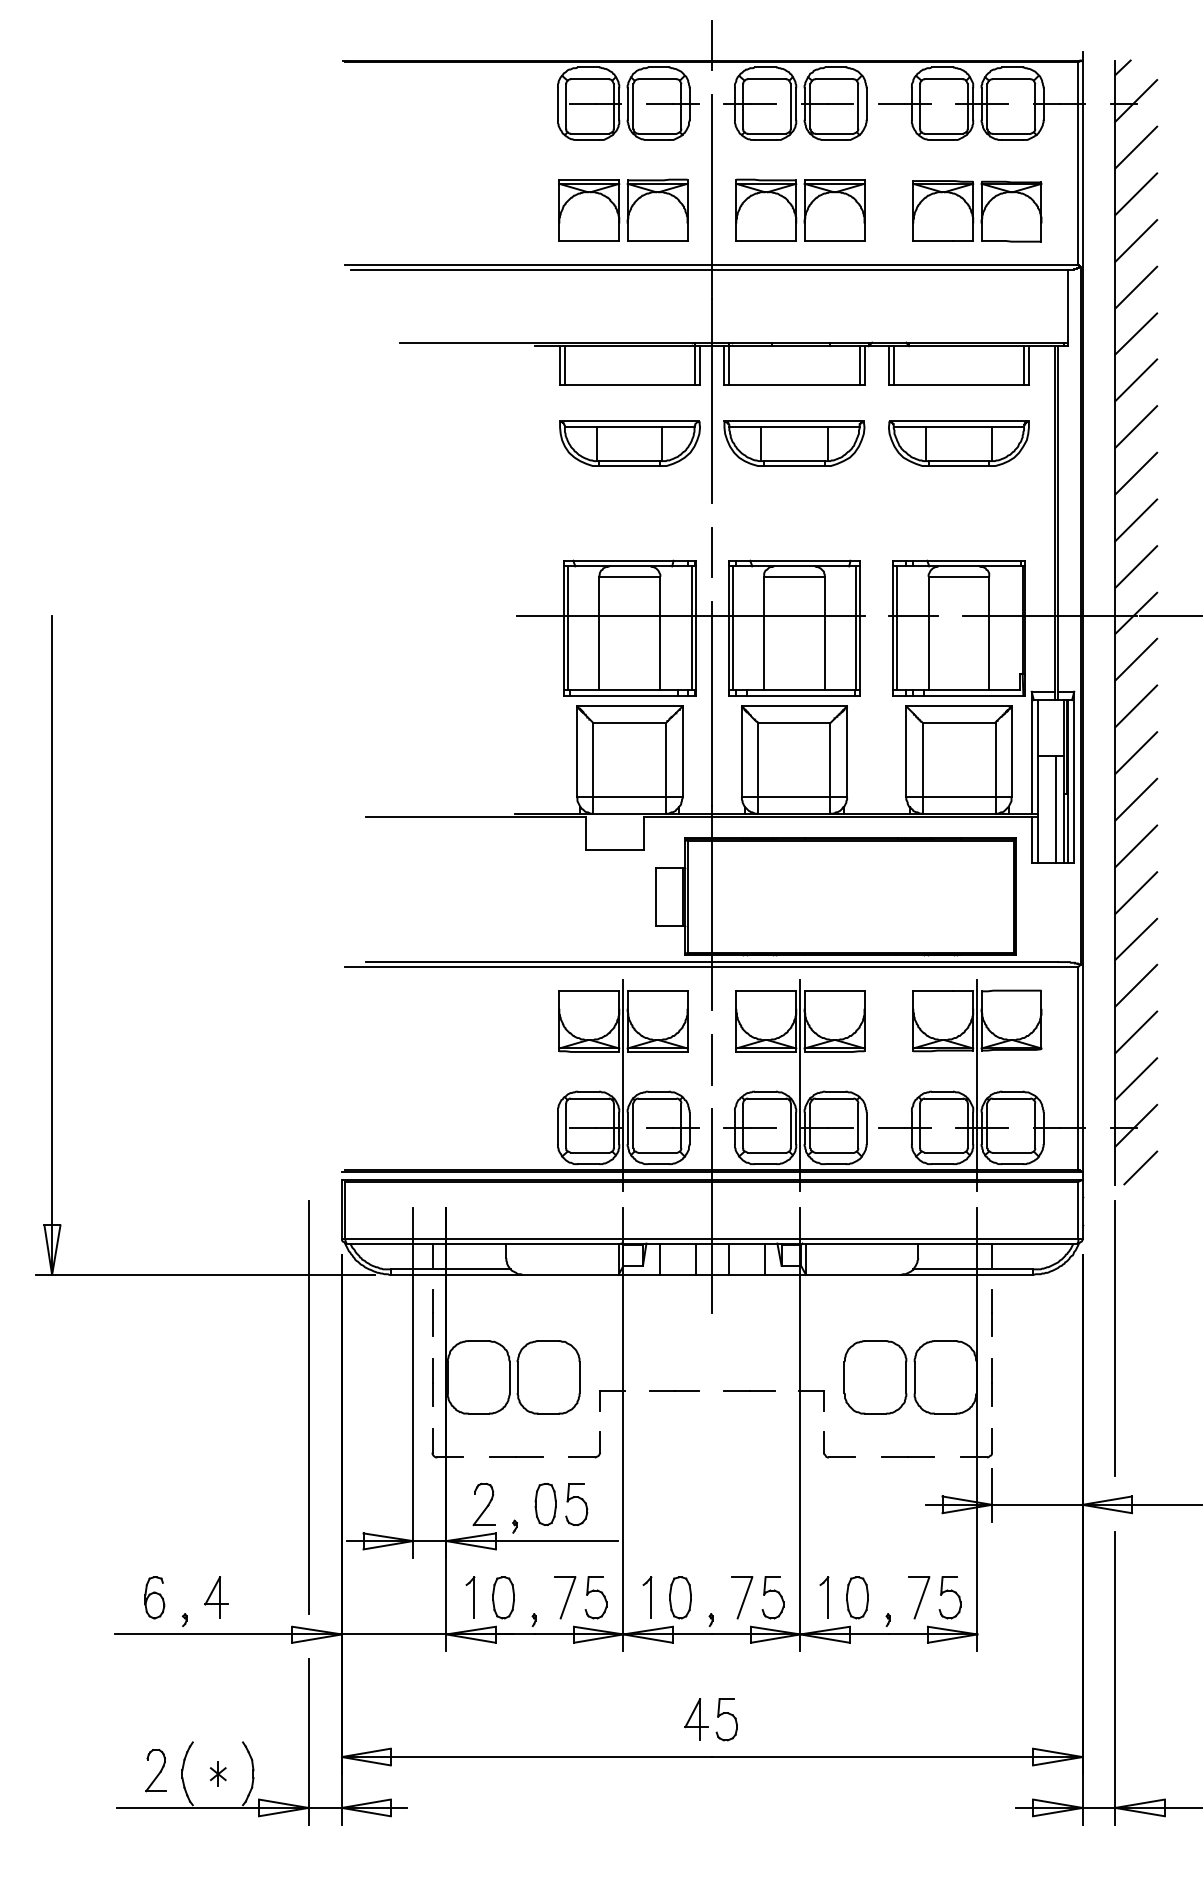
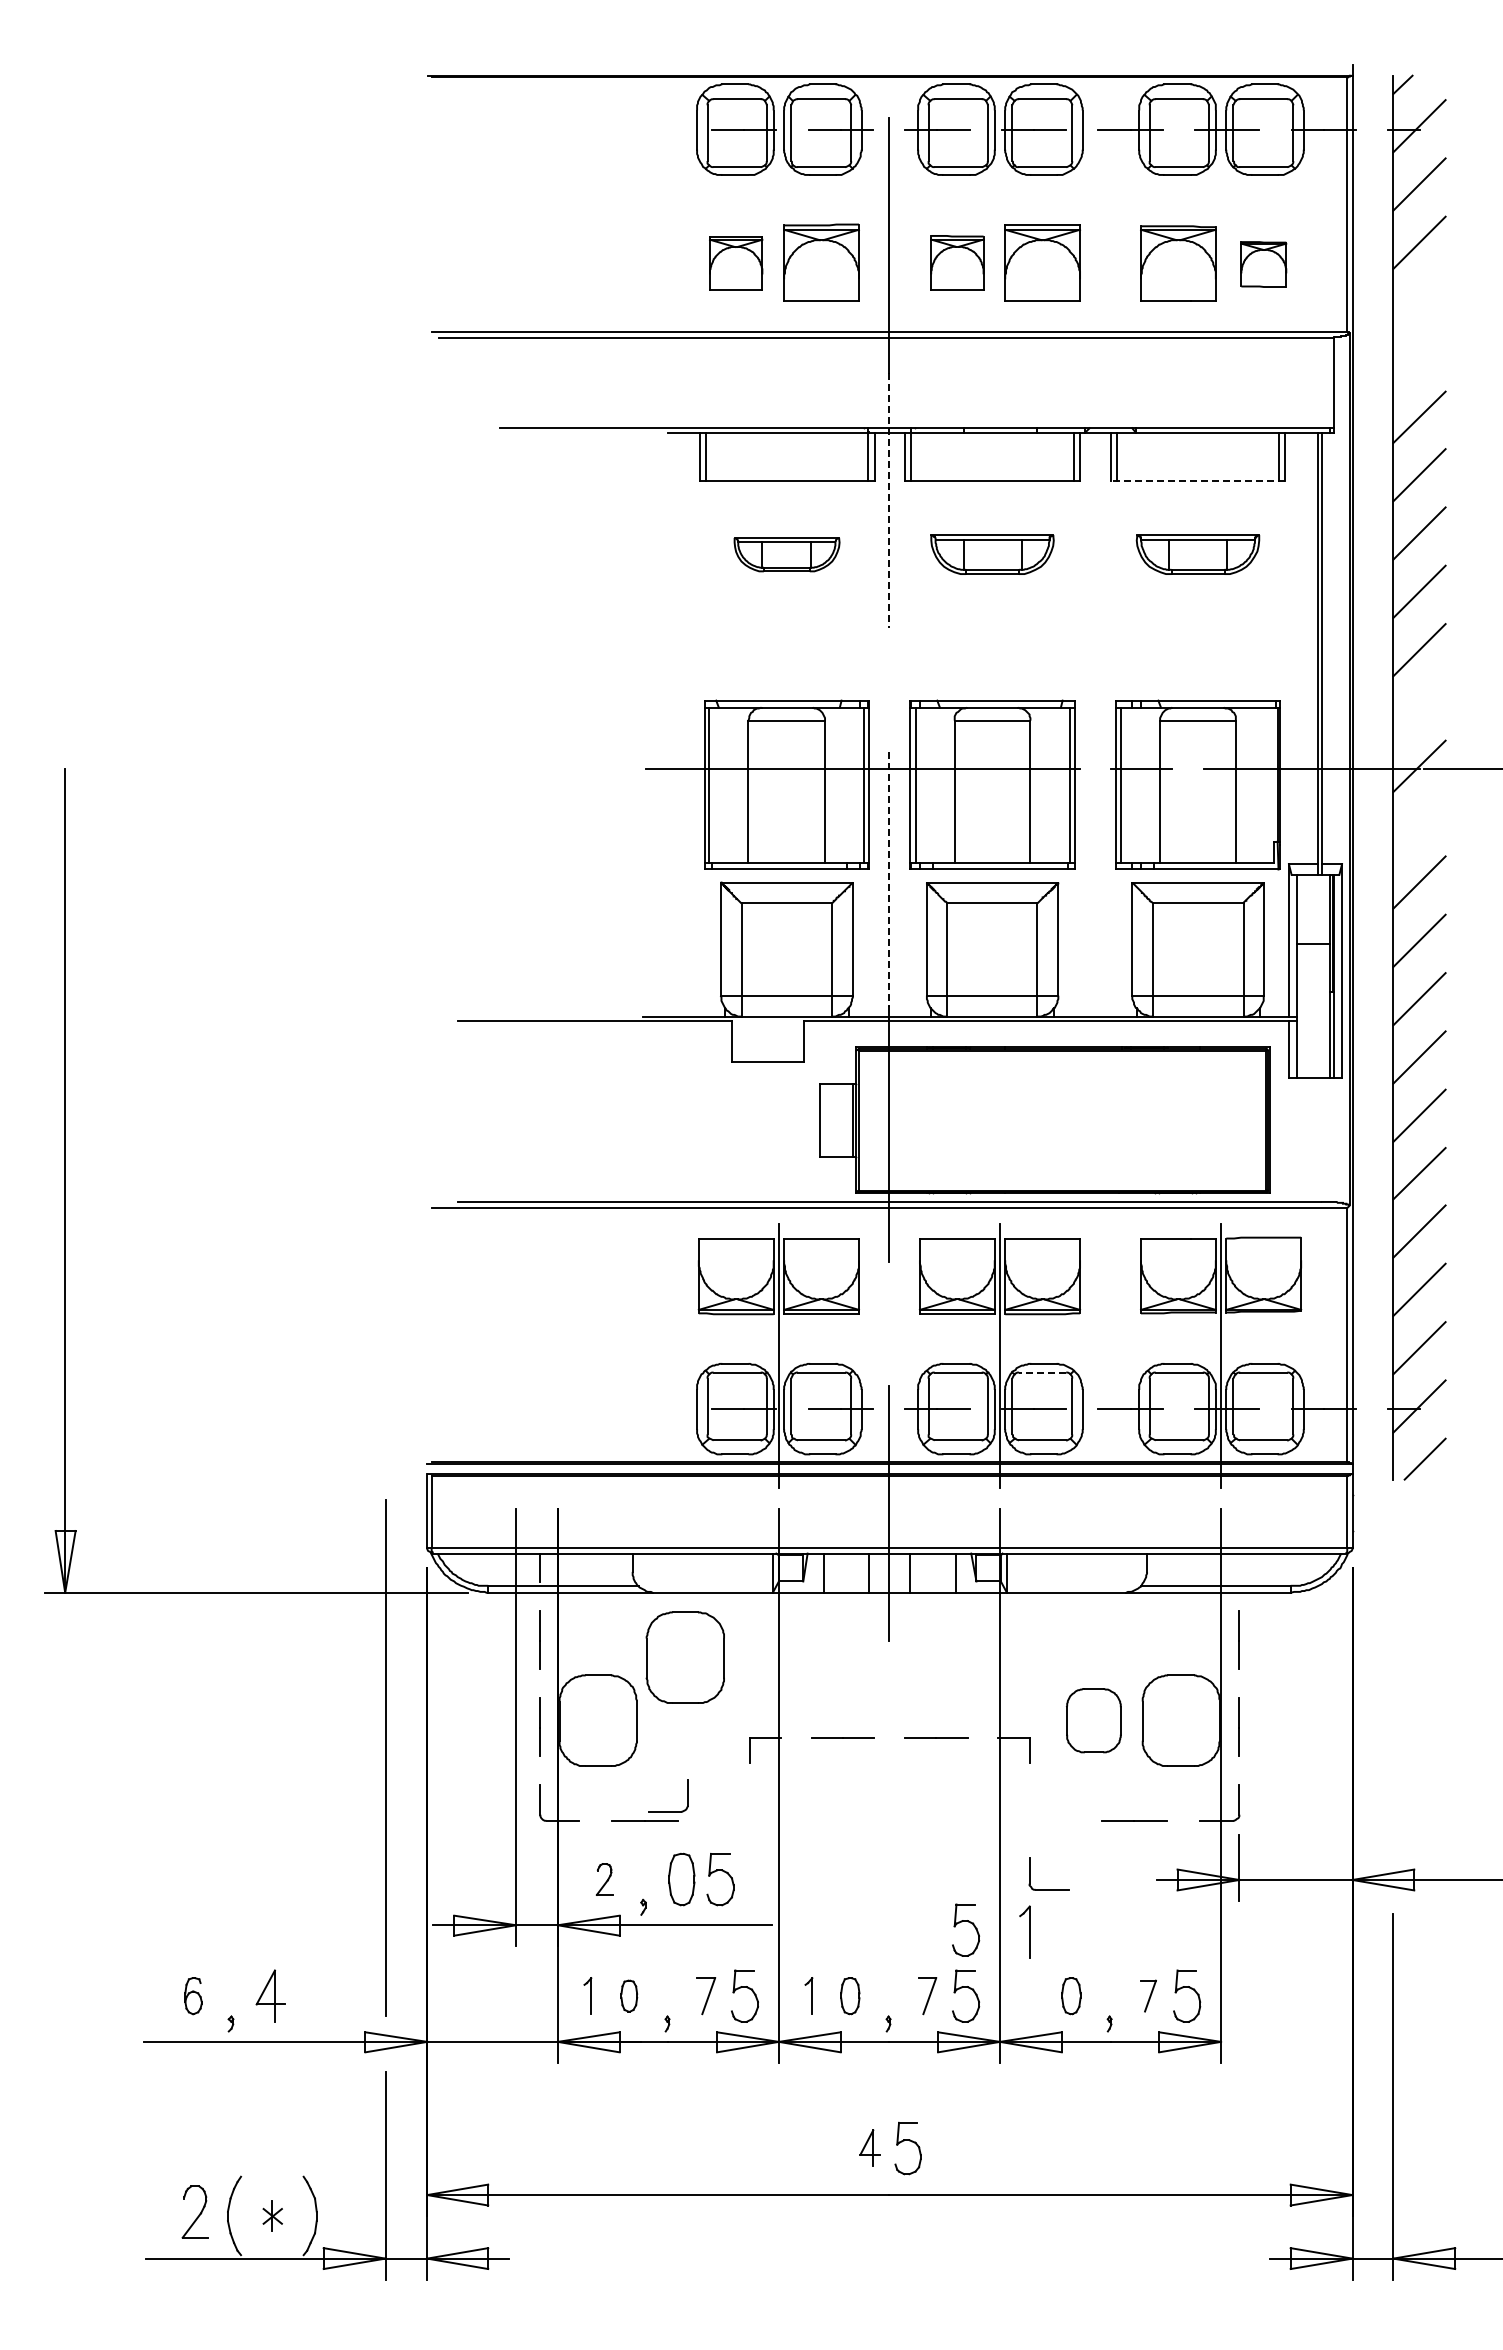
line: (711, 45) -> (889, 56), removed
part: (588, 210) -> (735, 262), size x0.7
part: (766, 210) -> (957, 262), size x0.7
part: (1011, 211) -> (1263, 264), size x0.6
line: (1136, 241) -> (1419, 301), removed
line: (1136, 287) -> (1419, 359), removed
line: (958, 385) -> (1197, 481), solid -> dashed
line: (711, 400) -> (889, 500), solid -> dashed
part: (629, 443) -> (786, 554), size x0.6
part: (794, 443) -> (992, 554), size x0.7
part: (958, 443) -> (1197, 554), size x0.7
line: (711, 552) -> (889, 690), removed
line: (1136, 567) -> (1419, 708), removed
line: (1136, 659) -> (1419, 824), removed
line: (711, 703) -> (889, 879), solid -> dashed
line: (1056, 809) -> (1319, 1011), removed
line: (711, 1059) -> (888, 1323), removed
line: (834, 1098) -> (1042, 1372), solid -> dashed
line: (992, 1254) -> (1239, 1567), removed
line: (1115, 1338) -> (1393, 1672), removed
part: (547, 1377) -> (684, 1657), moved
part: (875, 1377) -> (1093, 1720), size x0.7
part: (584, 1457) -> (668, 1811), moved
part: (839, 1457) -> (1048, 1889), moved
part: (483, 1504) -> (604, 1879), size x0.6
part: (776, 1539) -> (970, 1923), added
part: (154, 1597) -> (193, 1995), size x0.7
part: (470, 1597) -> (587, 1995), size x0.7
part: (503, 1597) -> (629, 1995), size x0.6
part: (565, 1597) -> (706, 1995), size x0.7
part: (647, 1597) -> (808, 1995), size x0.7
part: (680, 1597) -> (850, 1995), size x0.7
part: (742, 1597) -> (927, 1995), size x0.7
part: (824, 1597) -> (1024, 1931), moved
part: (857, 1597) -> (1071, 1995), size x0.7
part: (919, 1597) -> (1148, 1995), size x0.6
part: (695, 1718) -> (869, 2147), size x0.7

